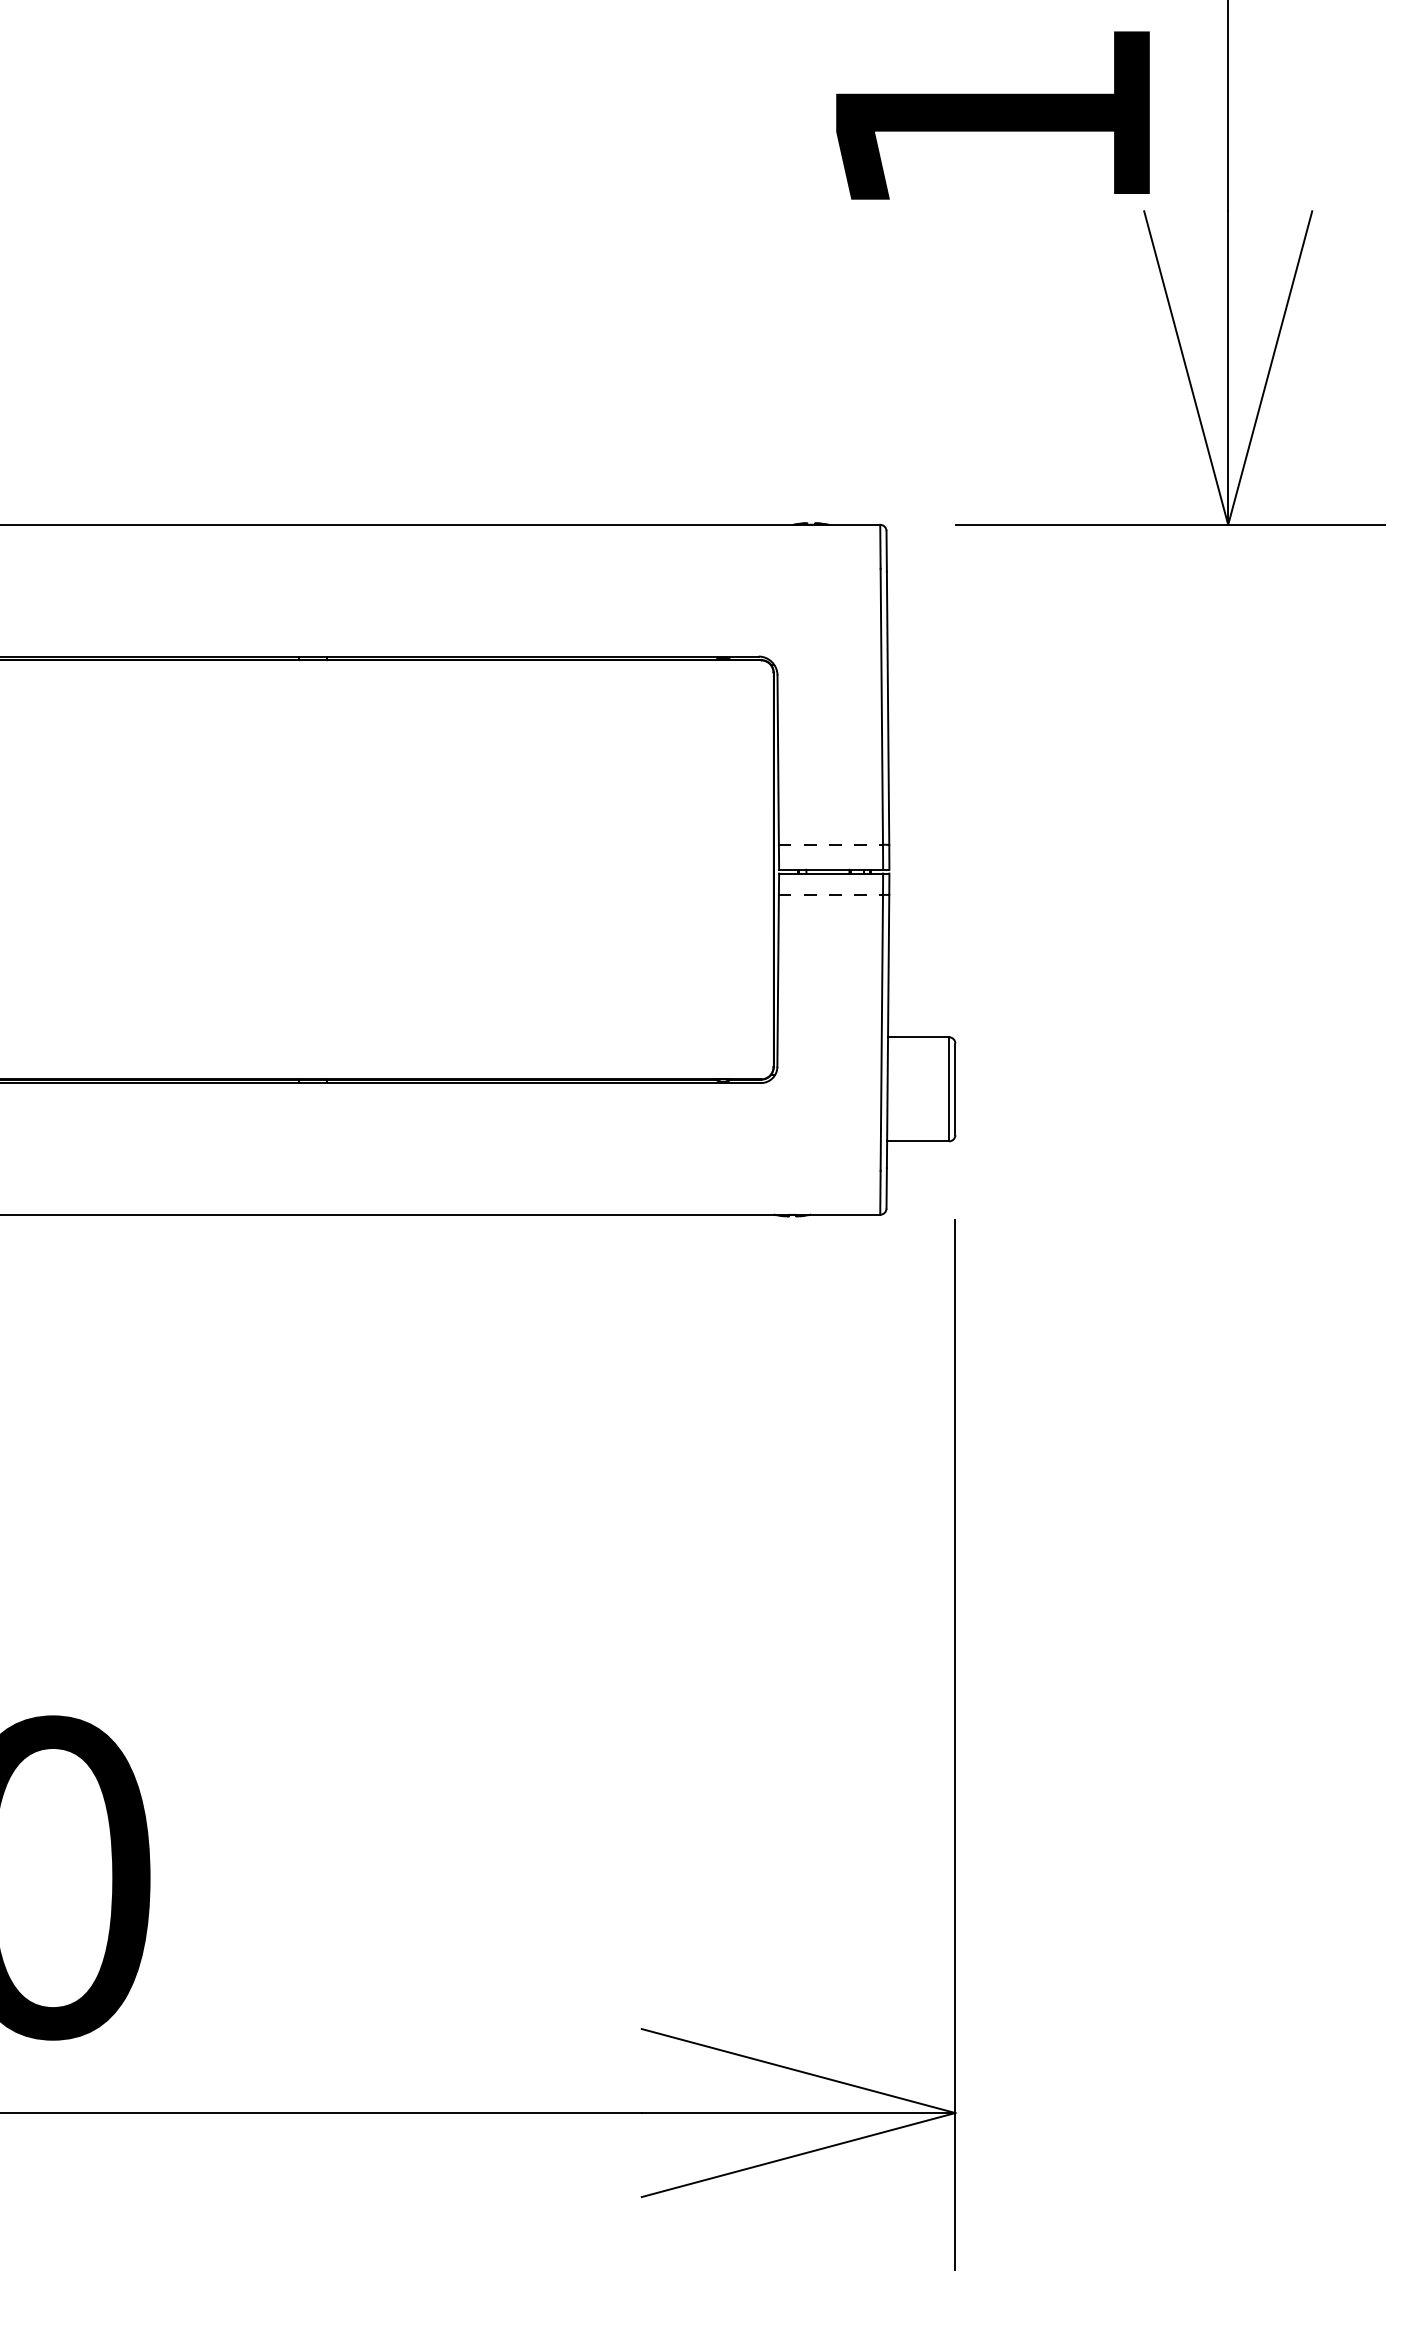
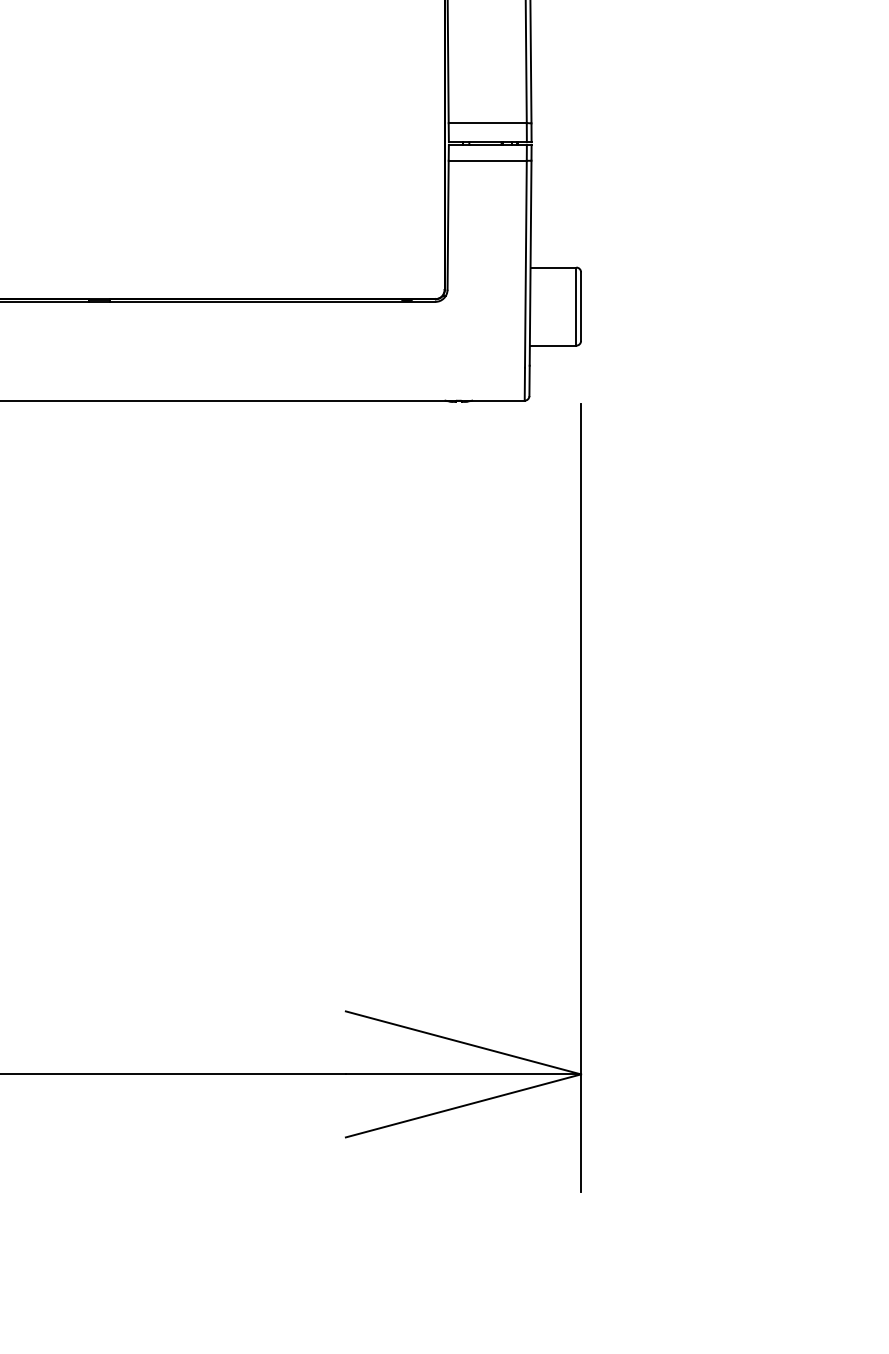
line: (831, 844) -> (488, 122), dashed -> solid
line: (831, 894) -> (488, 160), dashed -> solid

